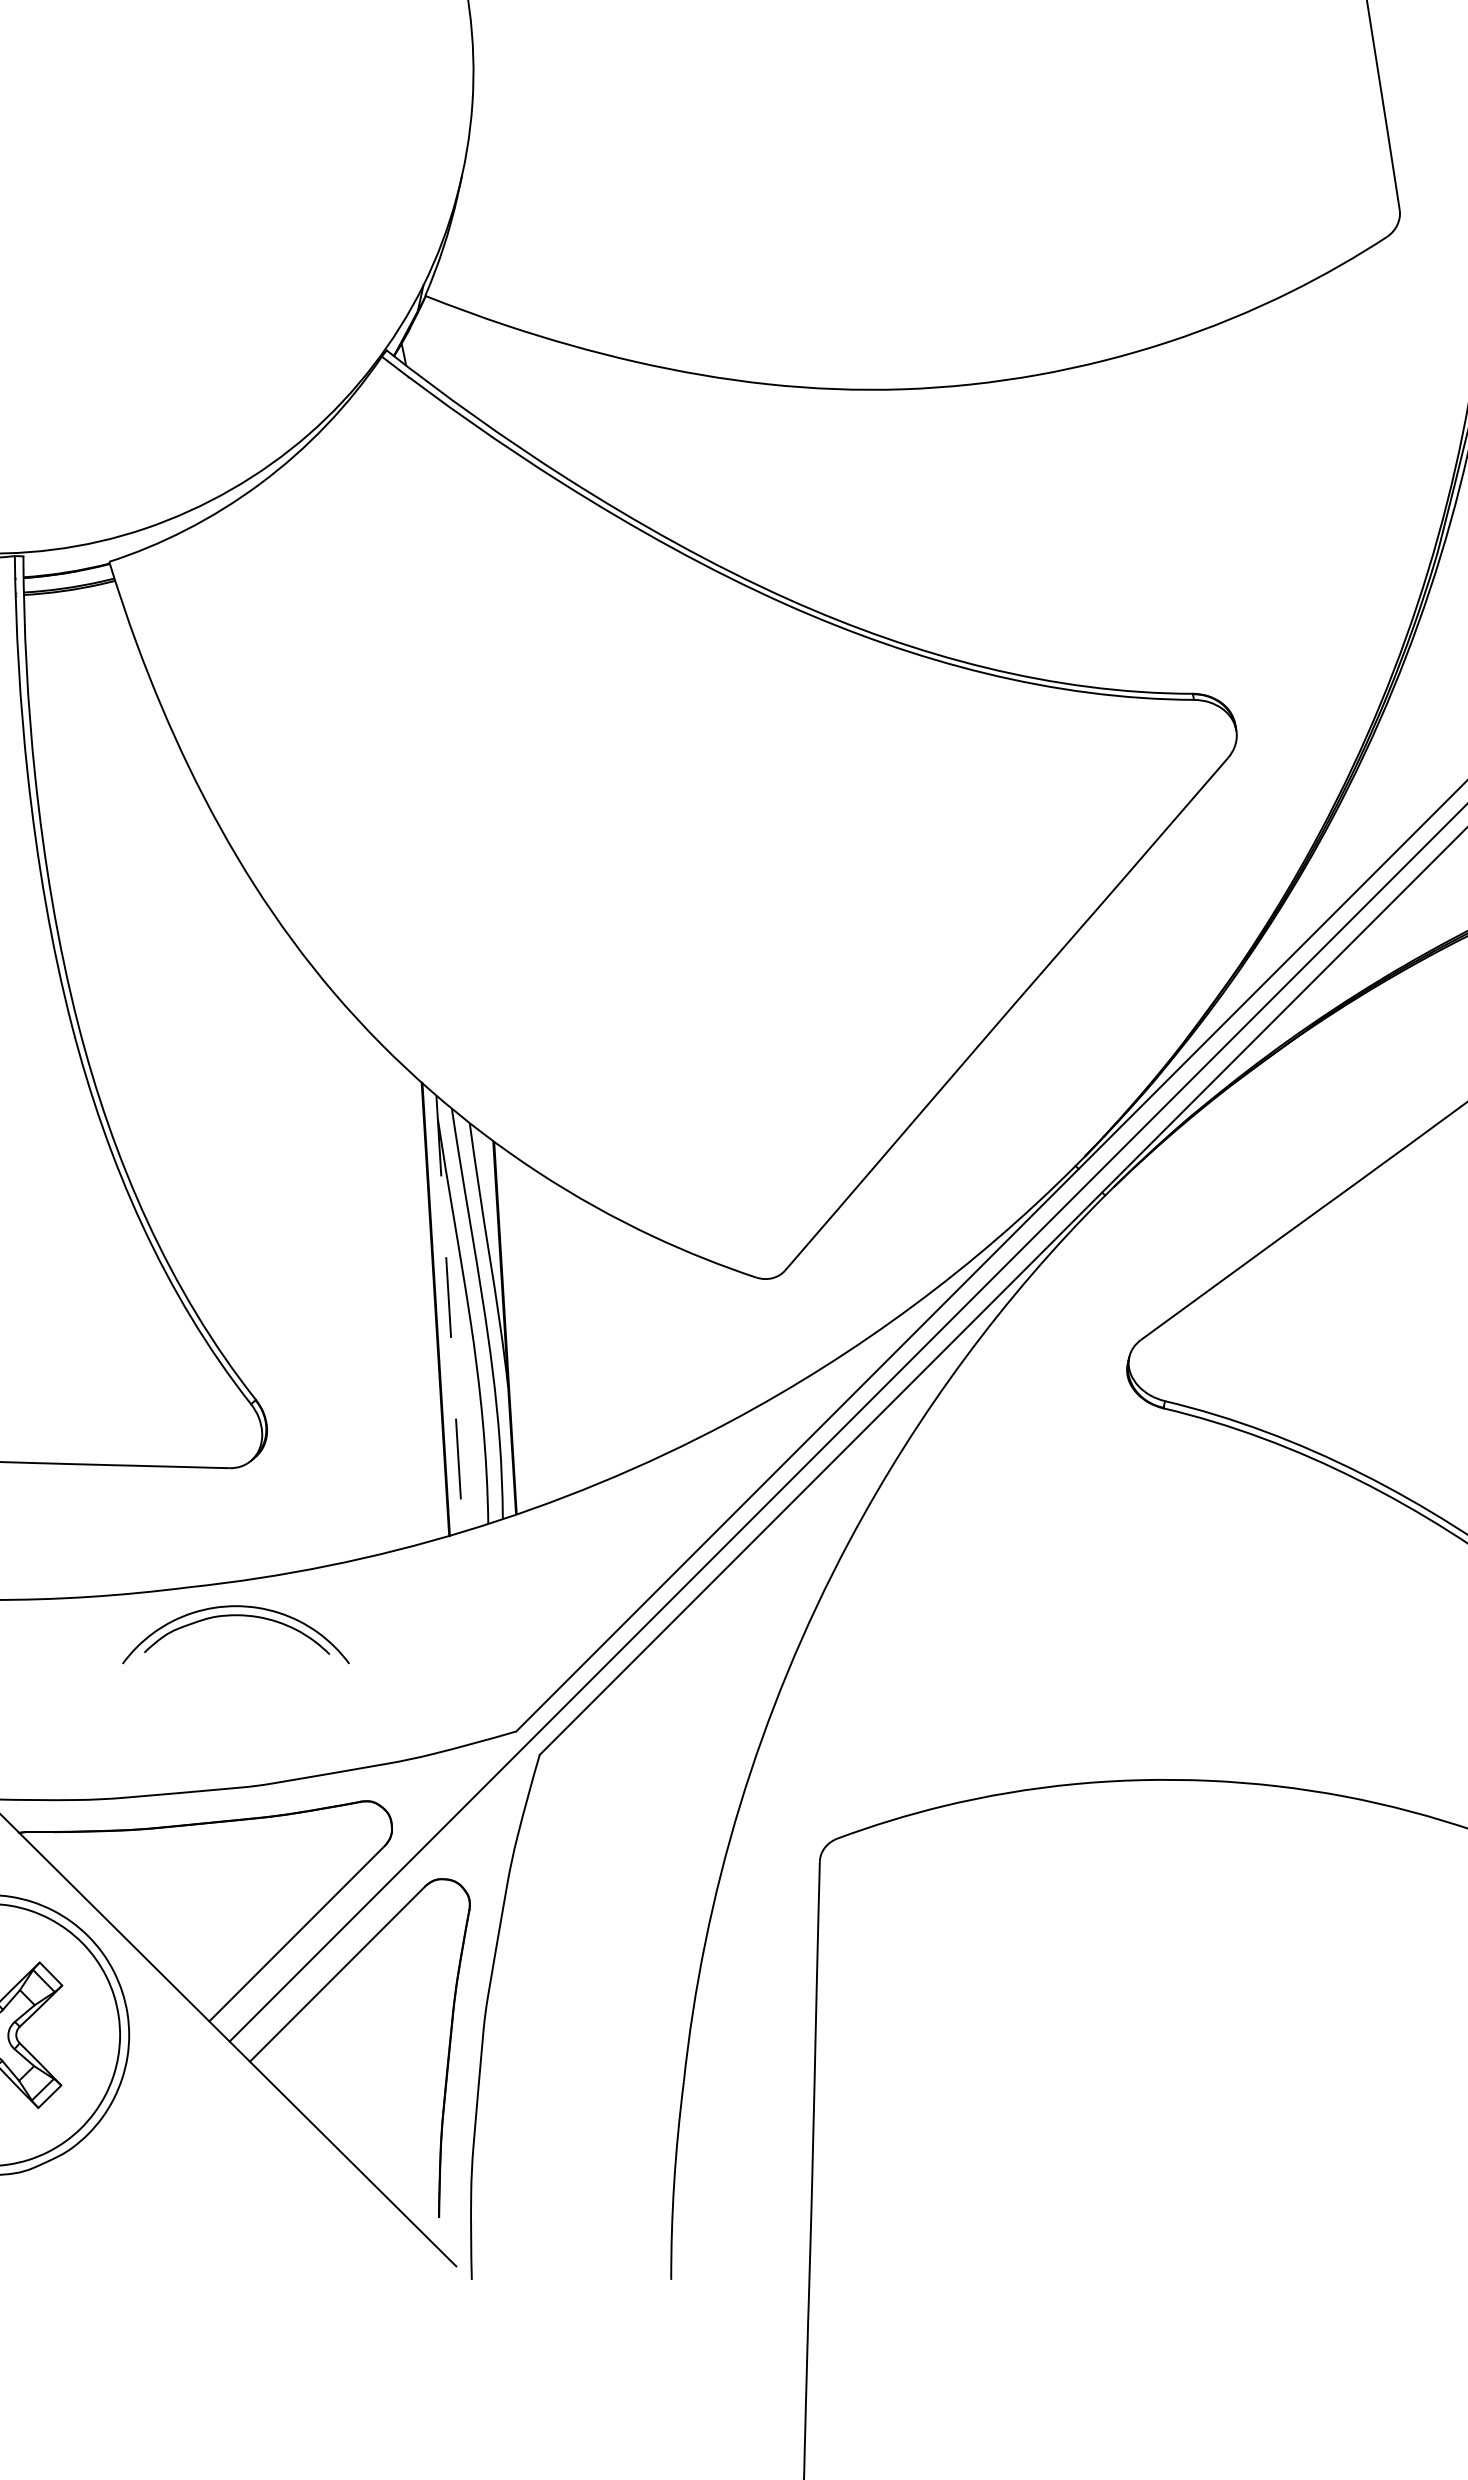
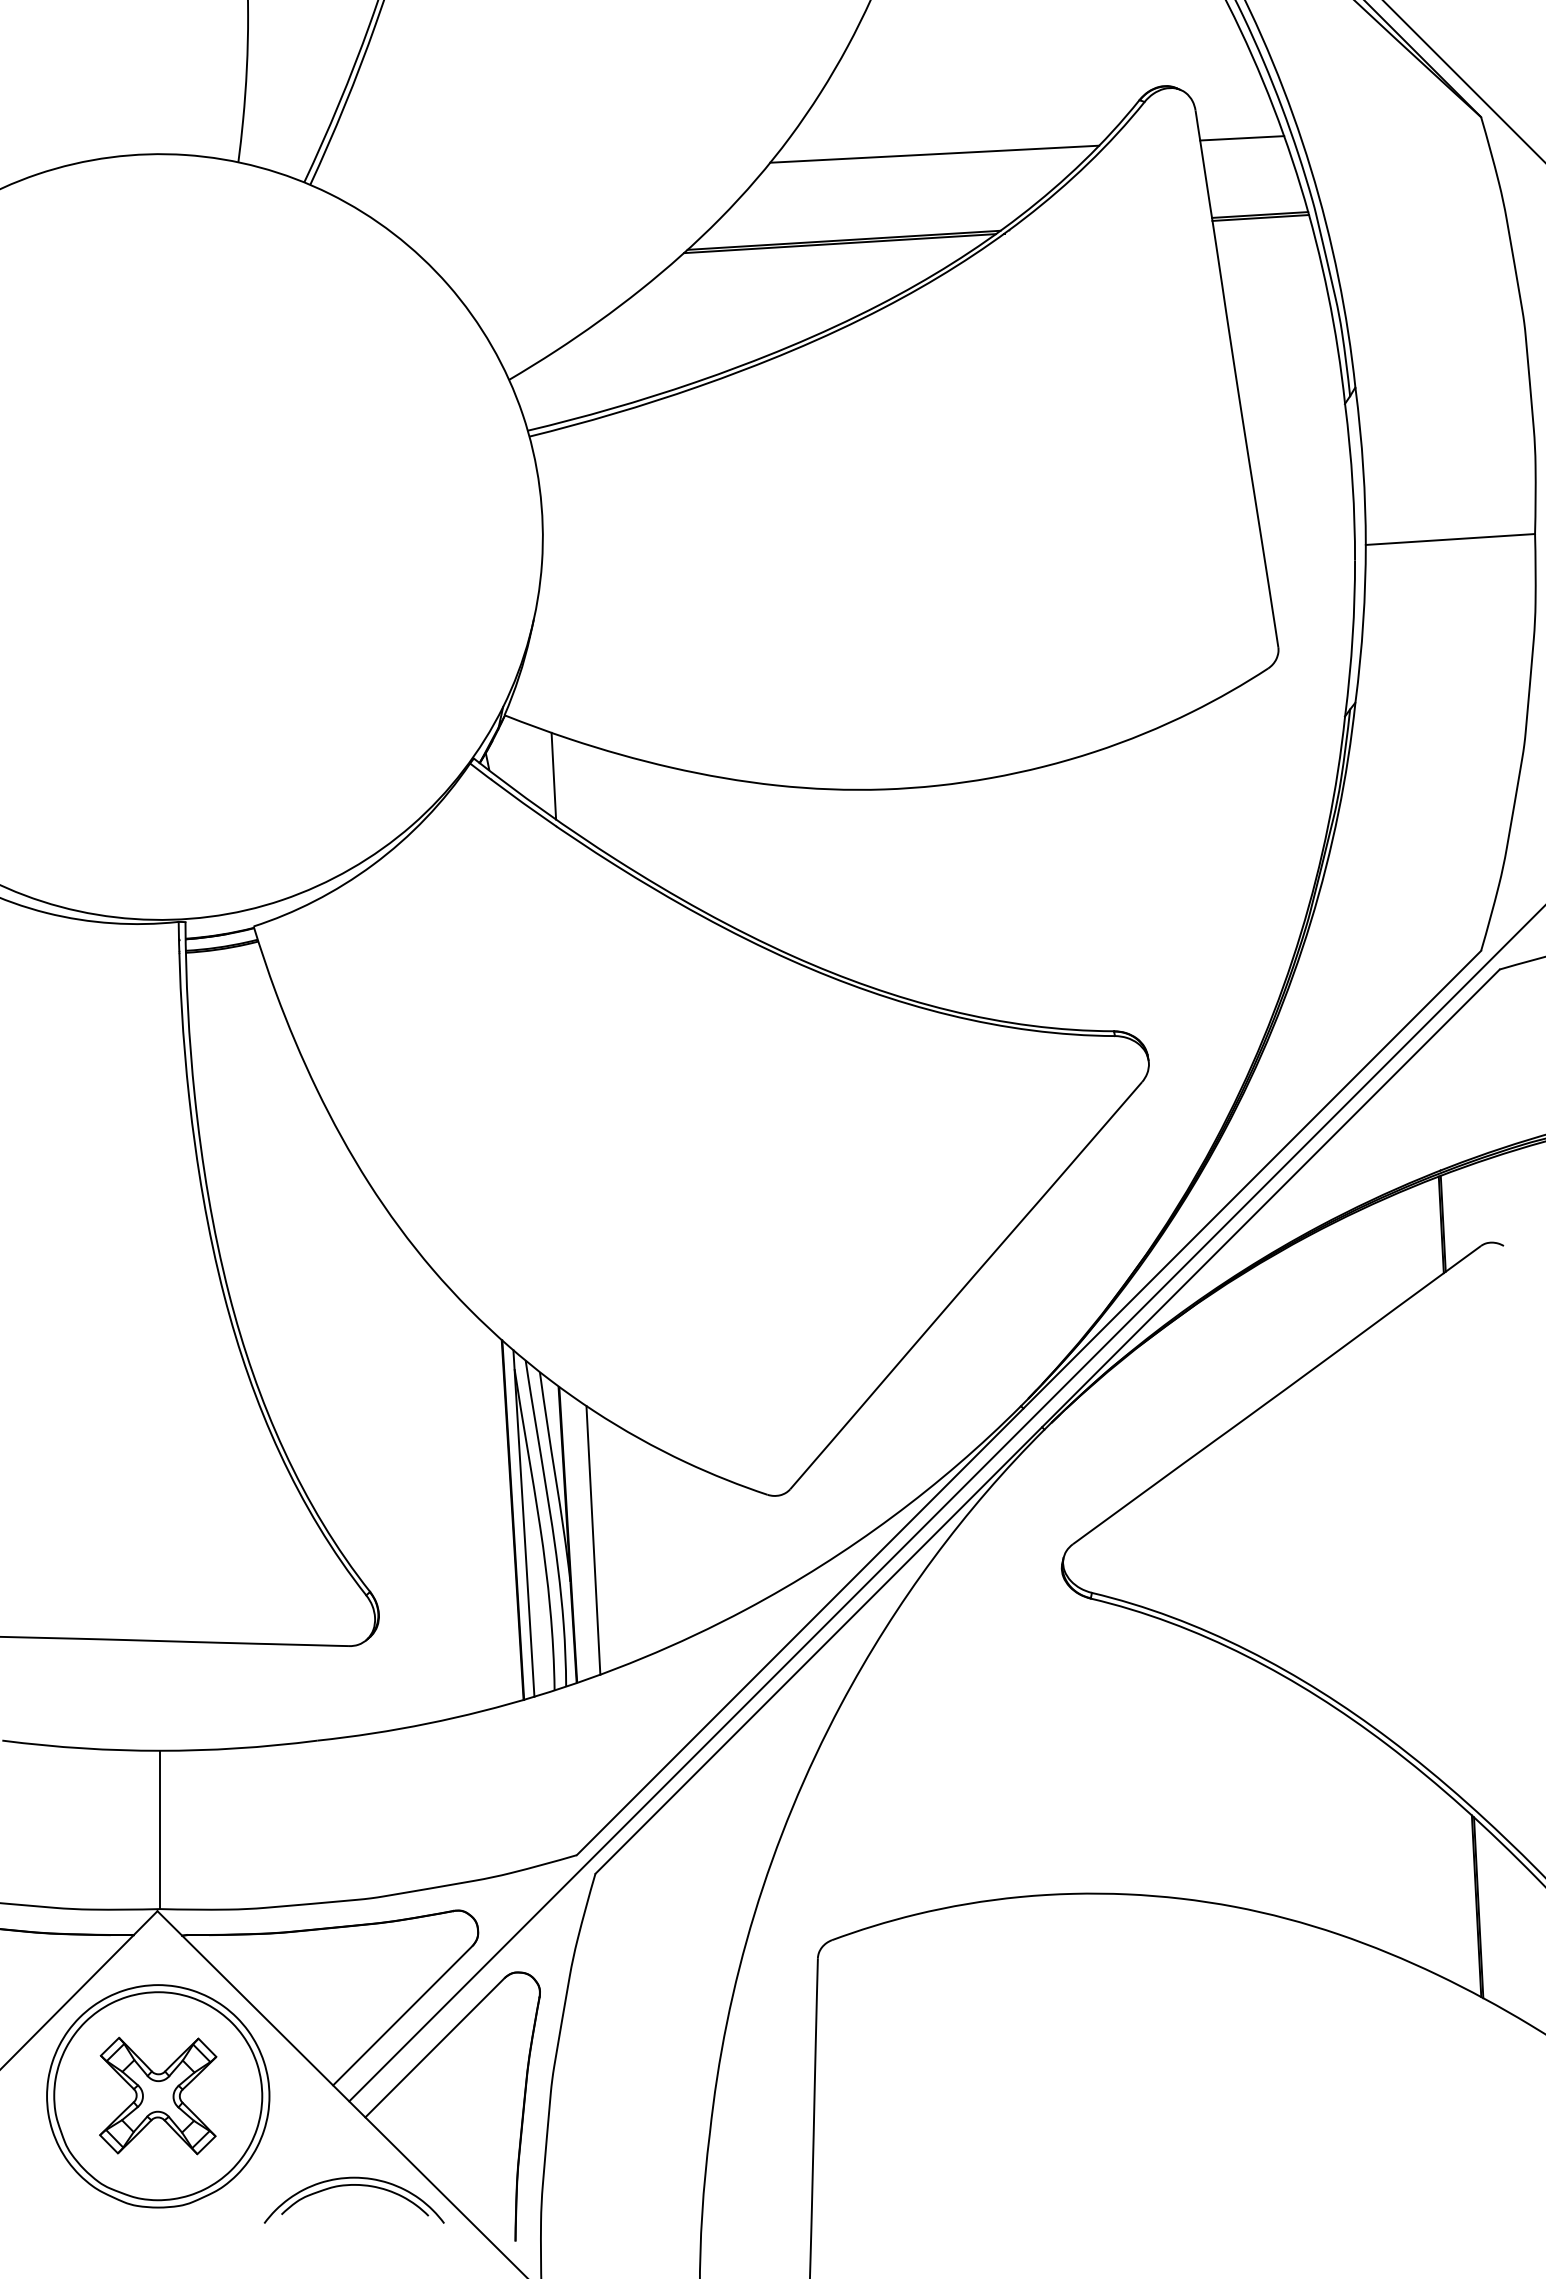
line: (486, 371) -> (553, 775), added
line: (449, 1313) -> (523, 1523), dashed -> solid
line: (537, 1335) -> (593, 1540), added
part: (235, 1616) -> (353, 2185), moved

